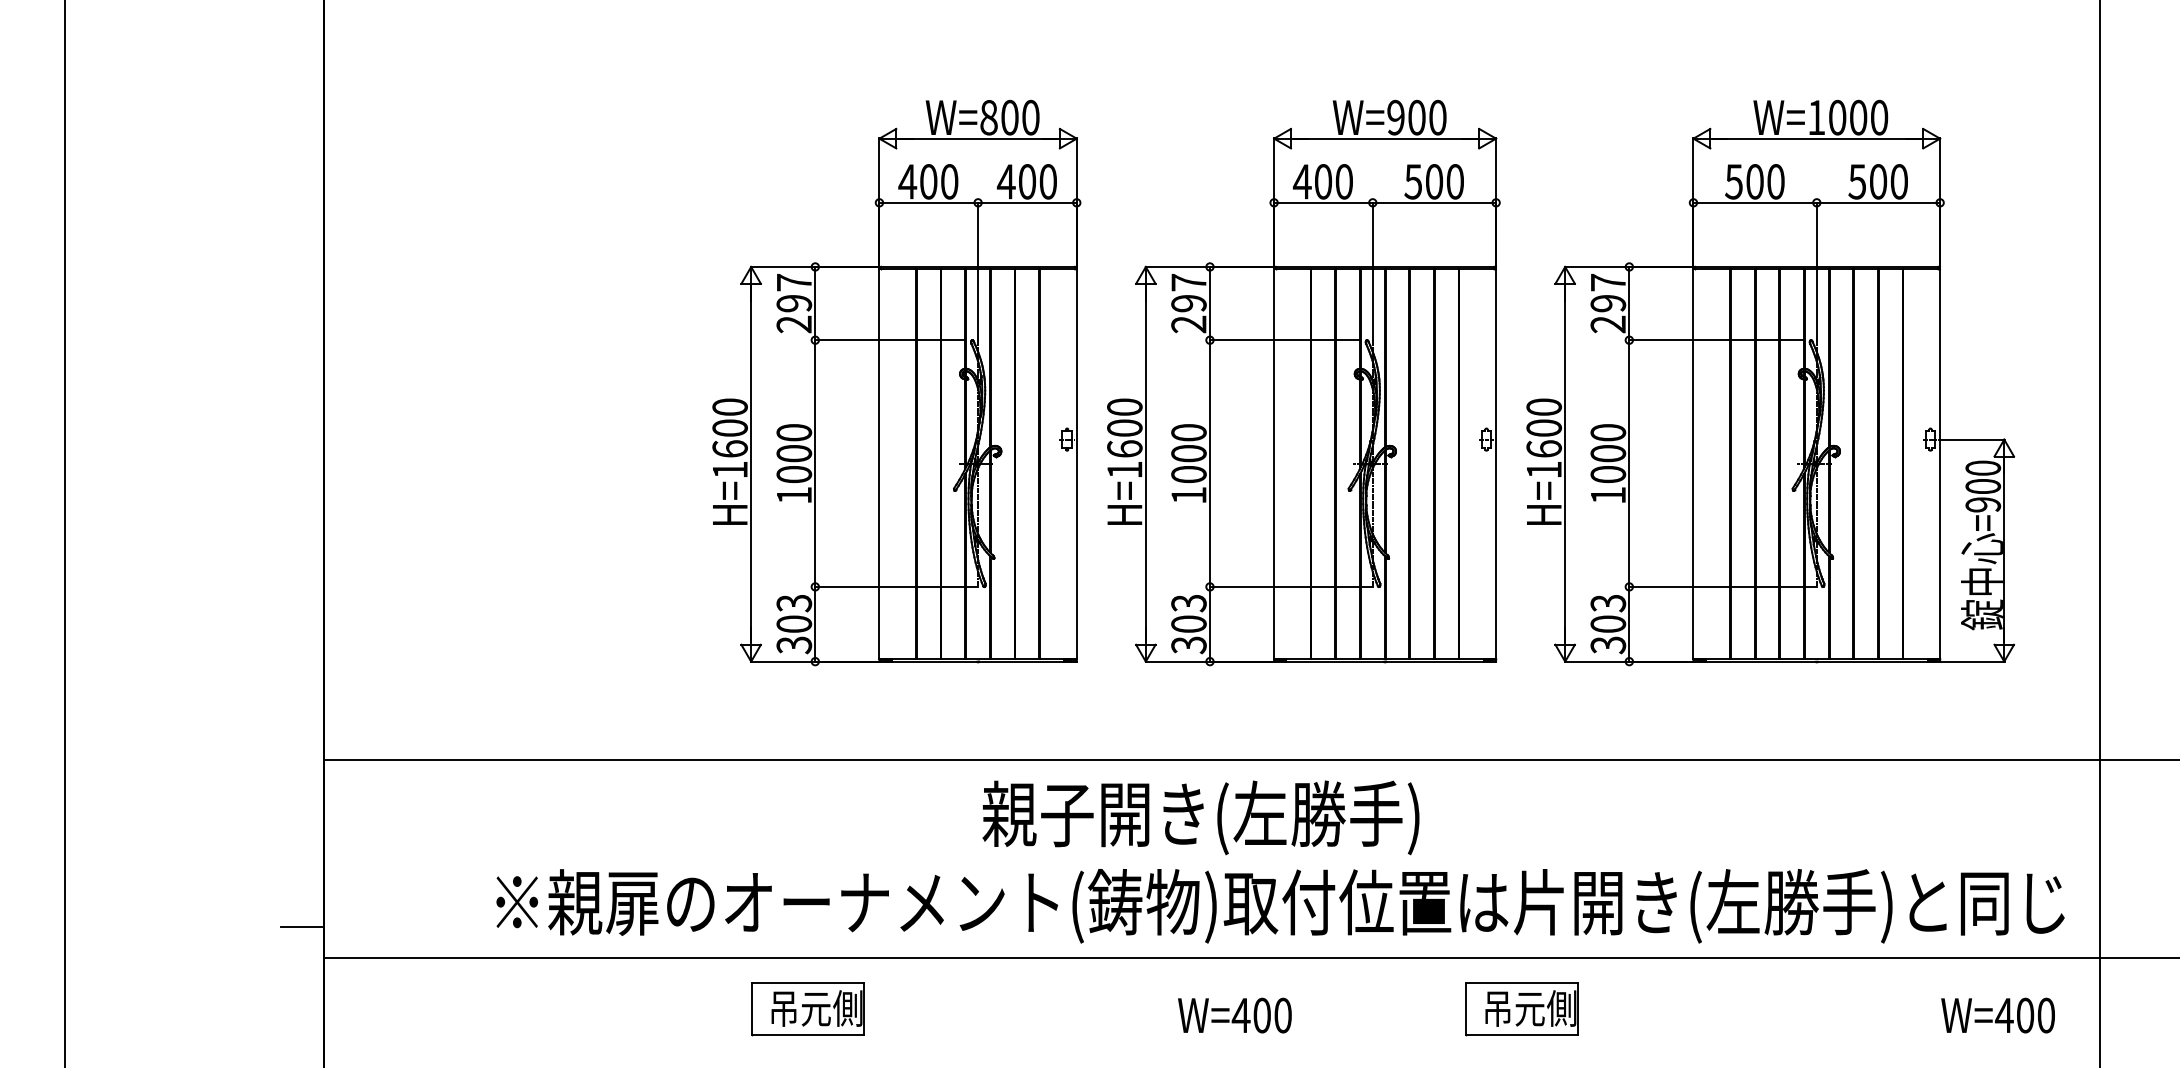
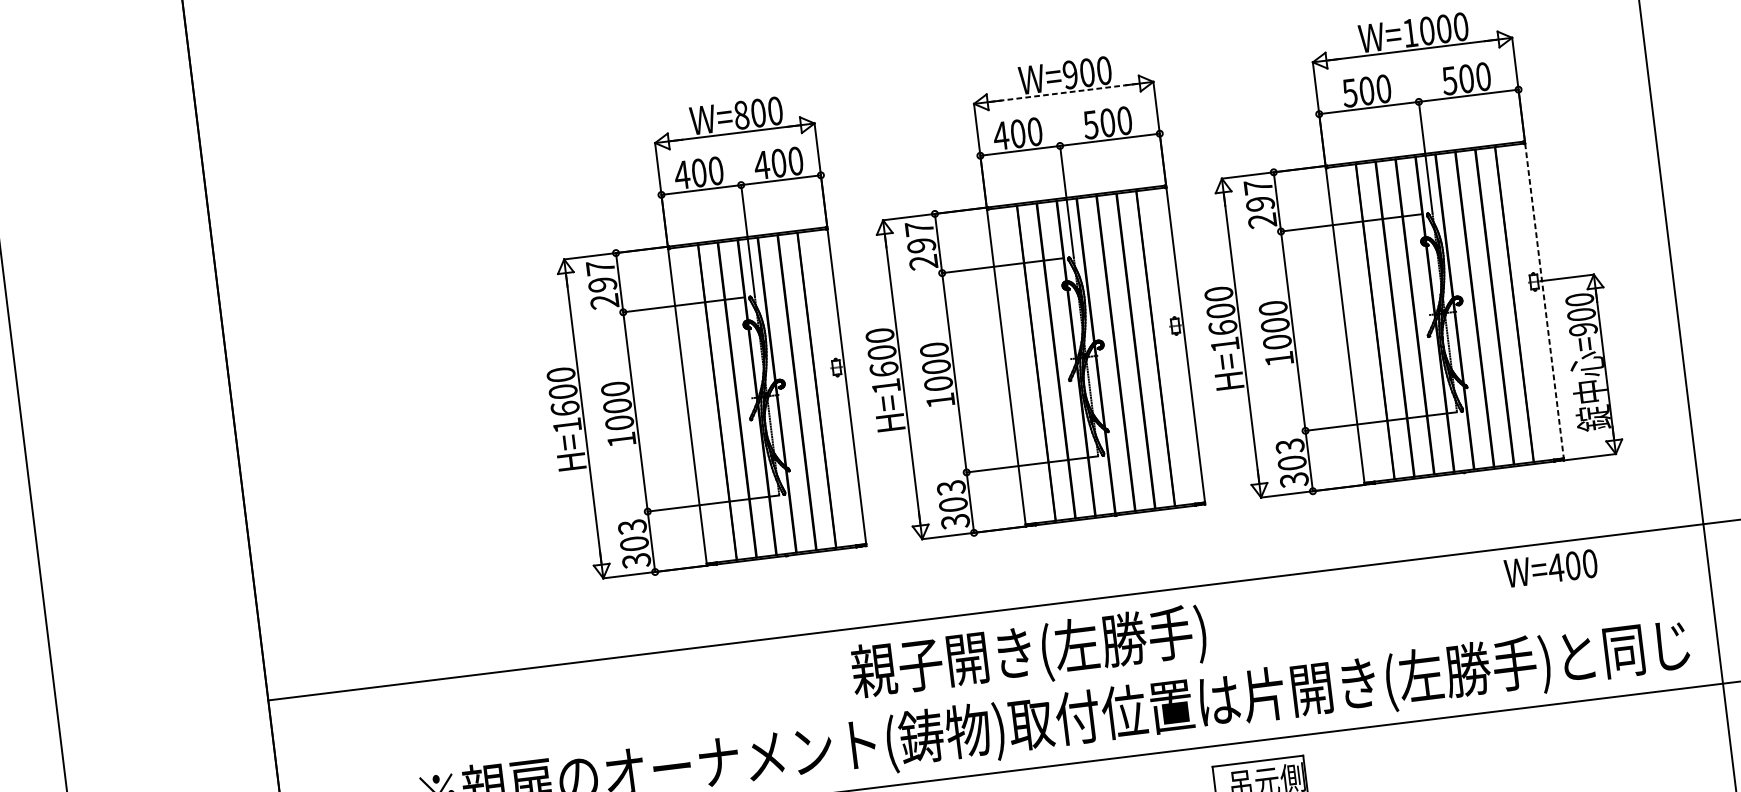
line: (1385, 138) -> (1064, 92), solid -> dashed
line: (1940, 464) -> (1544, 301), solid -> dashed
text: (1200, 817) -> (1028, 653), moved
text: (1997, 1015) -> (1550, 568), moved

